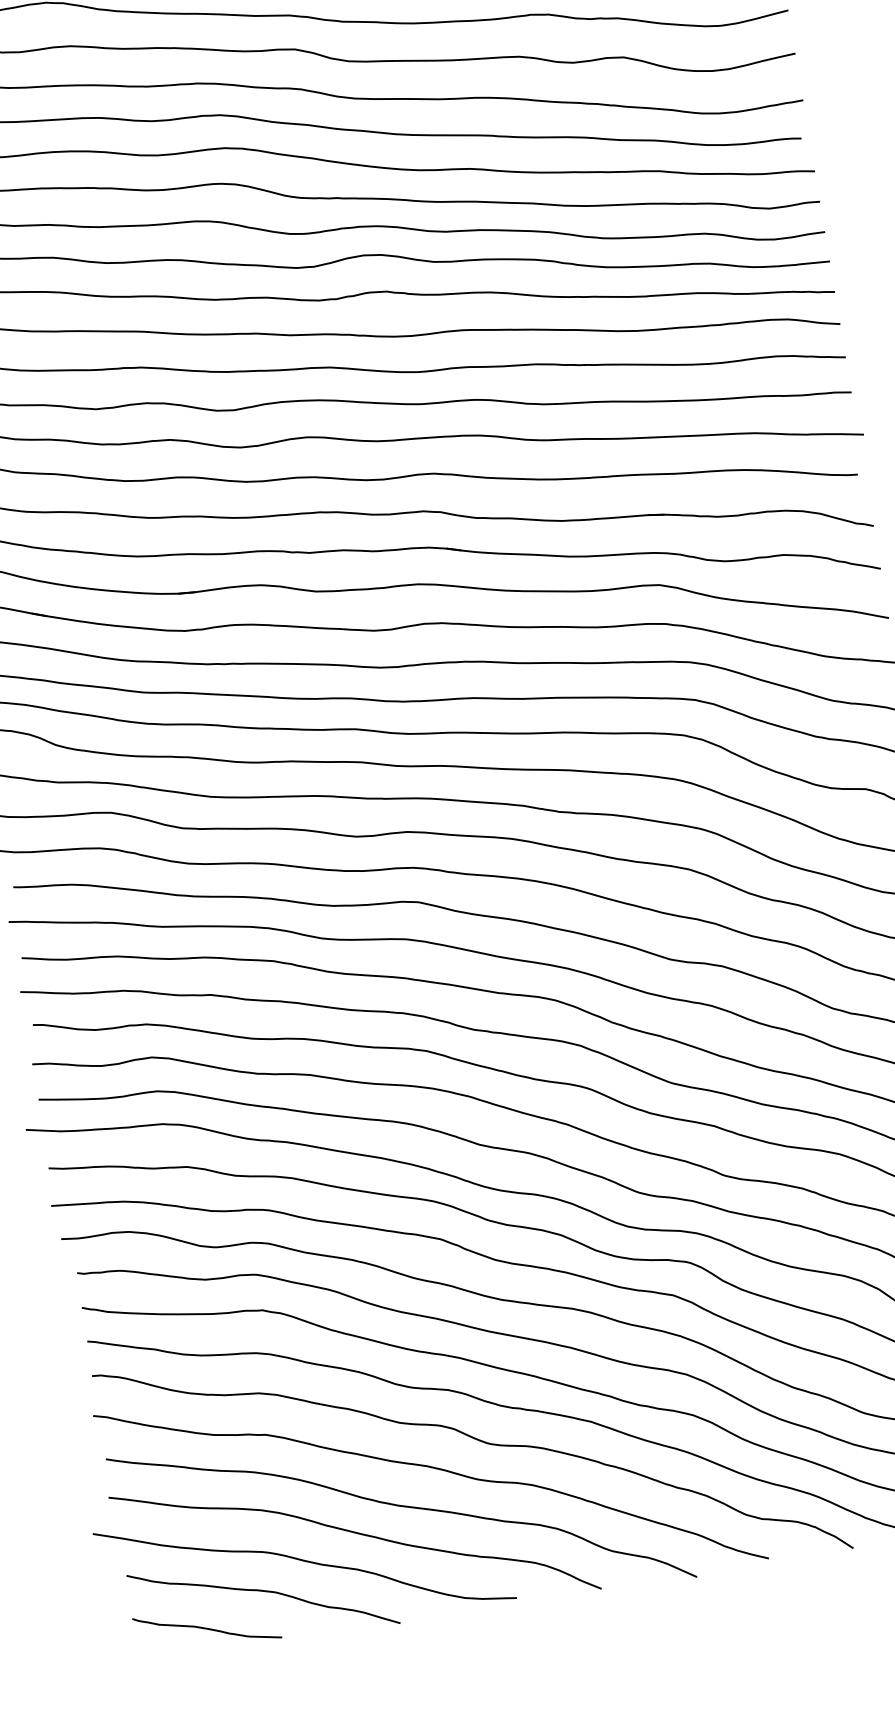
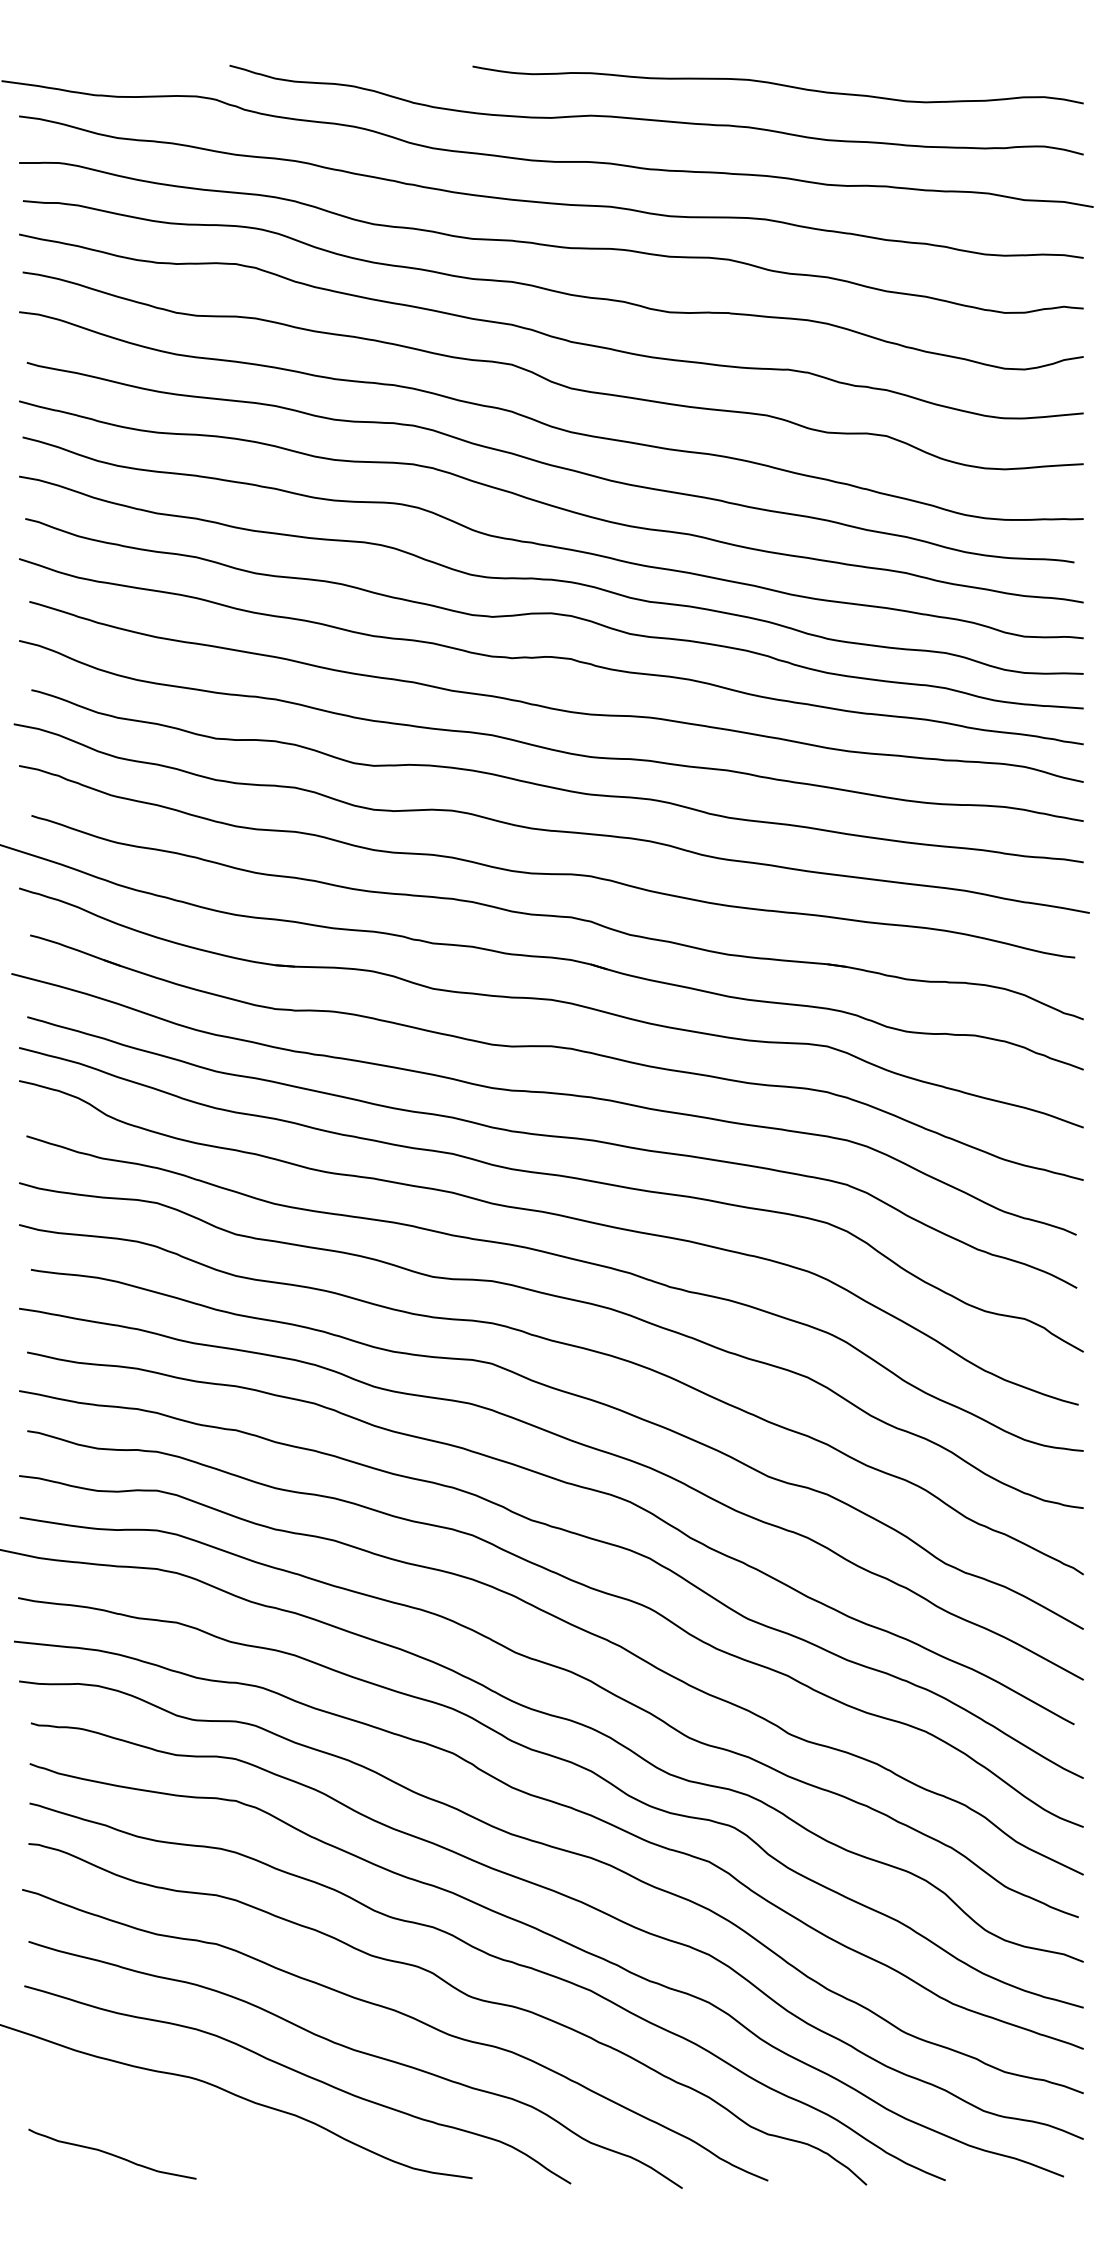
curve: (264, 1592) -> (184, 2123), removed

